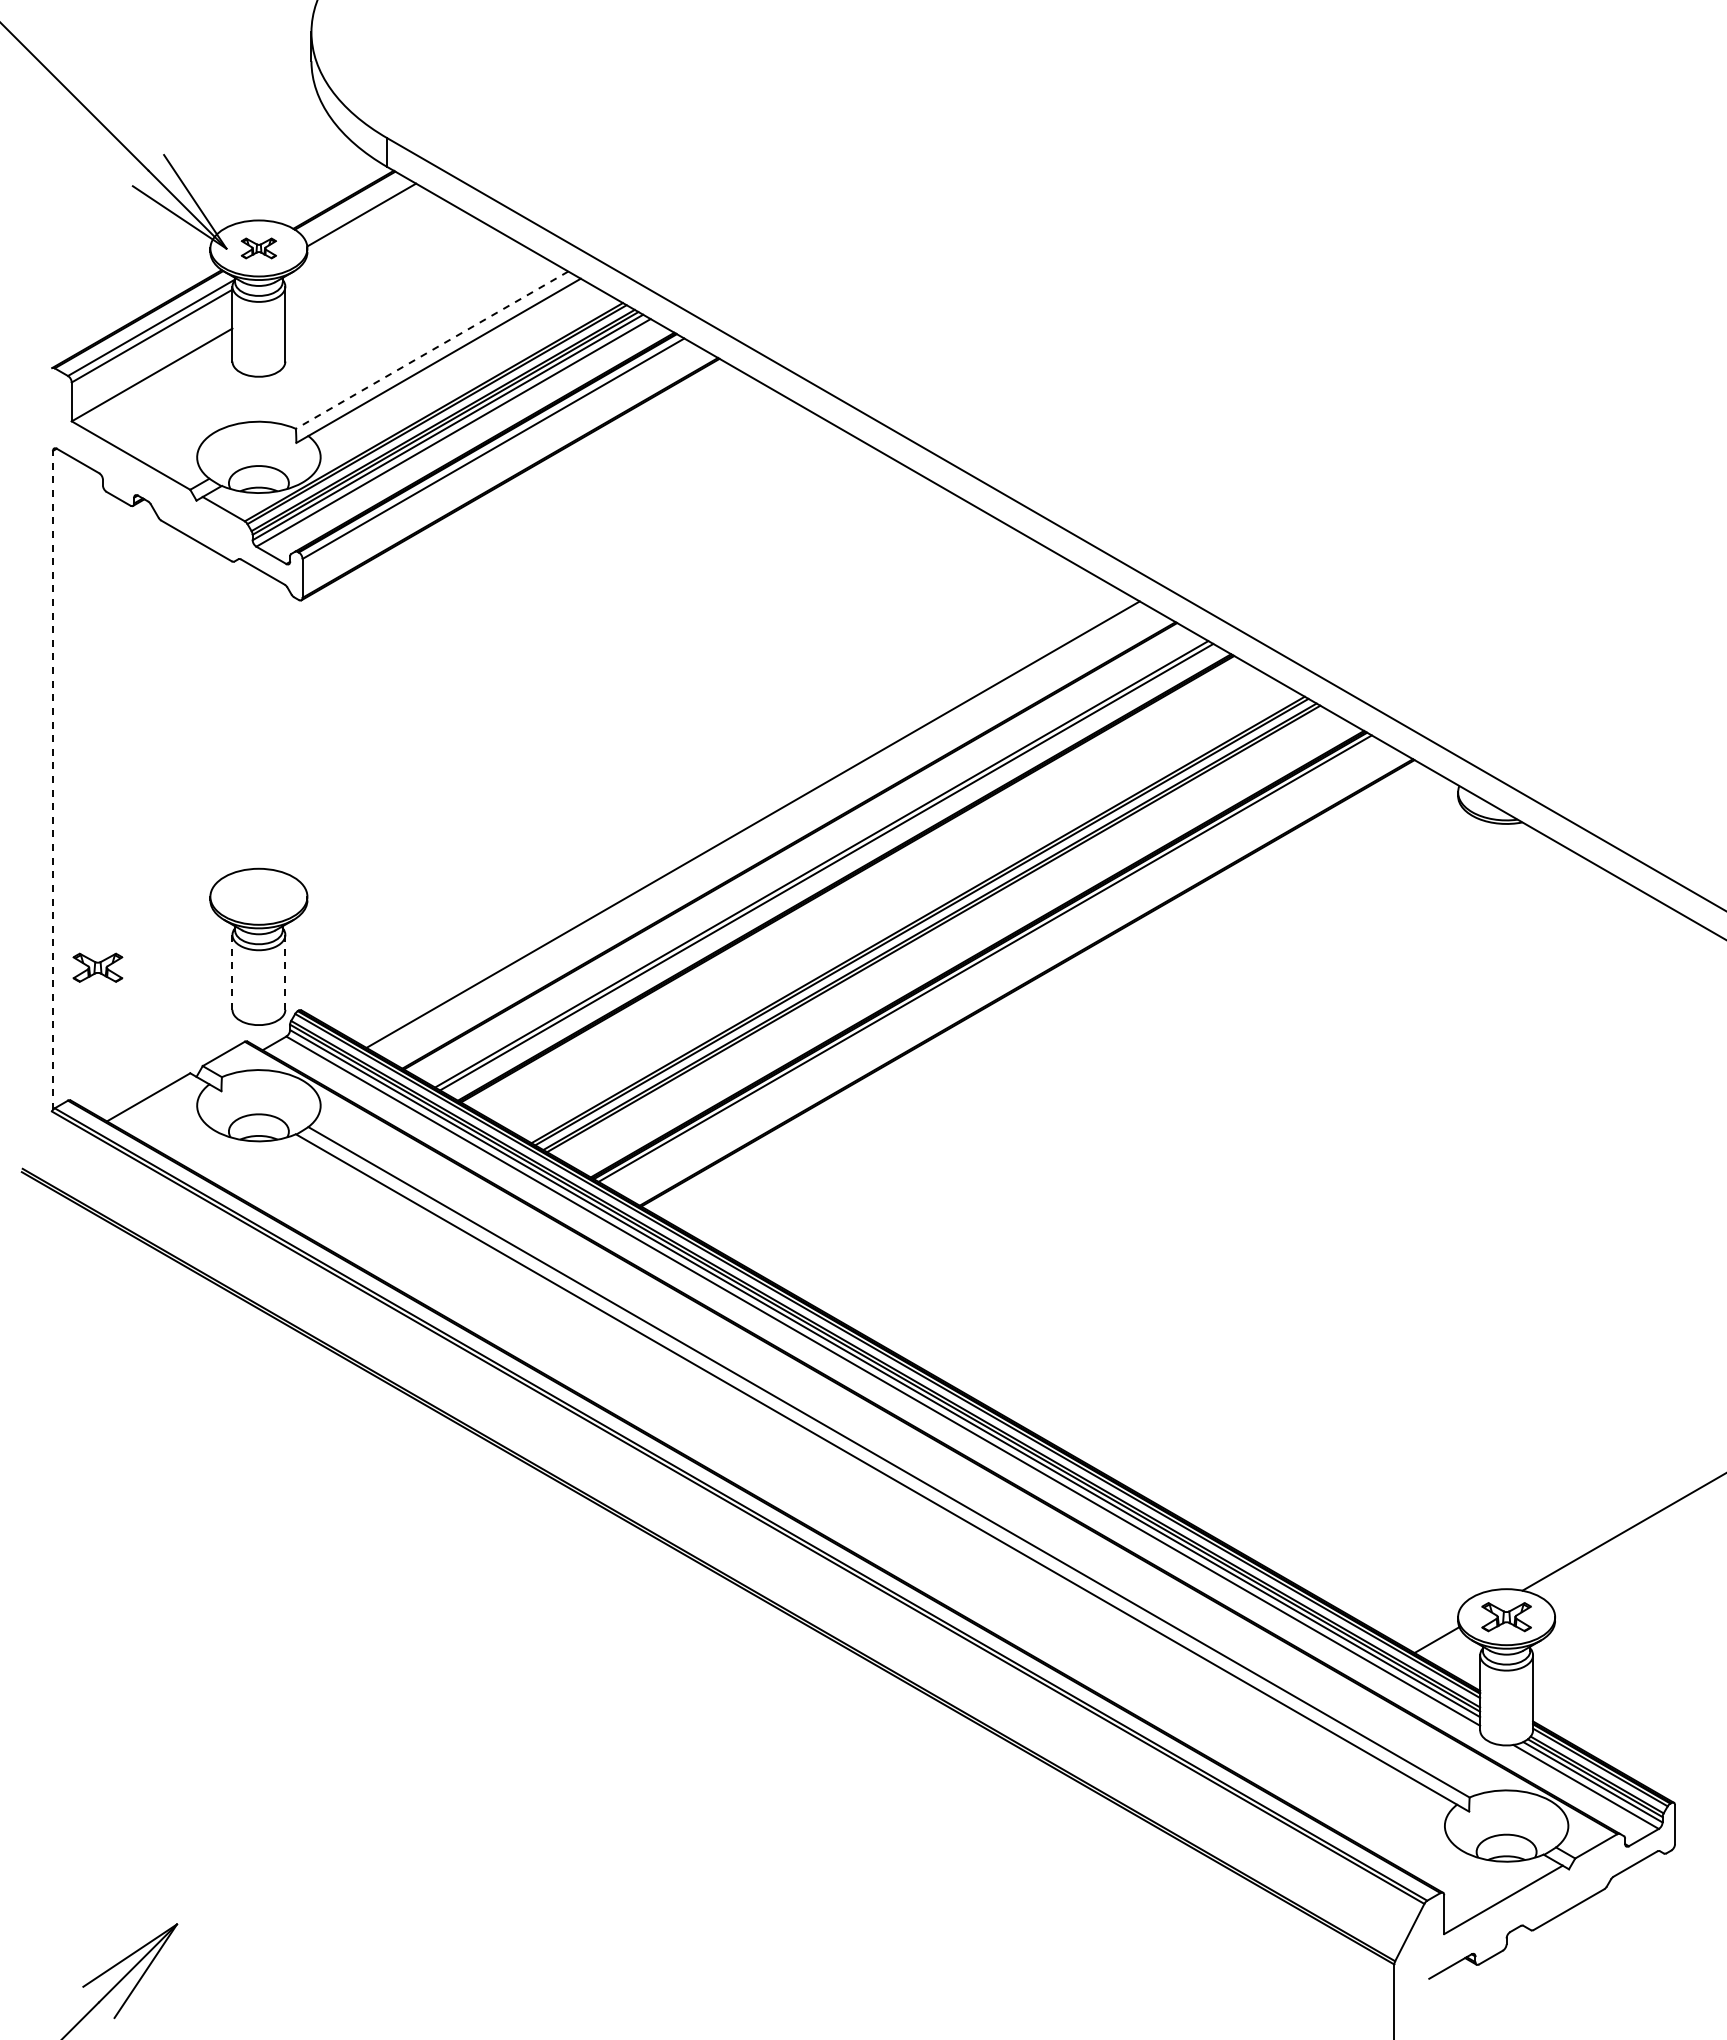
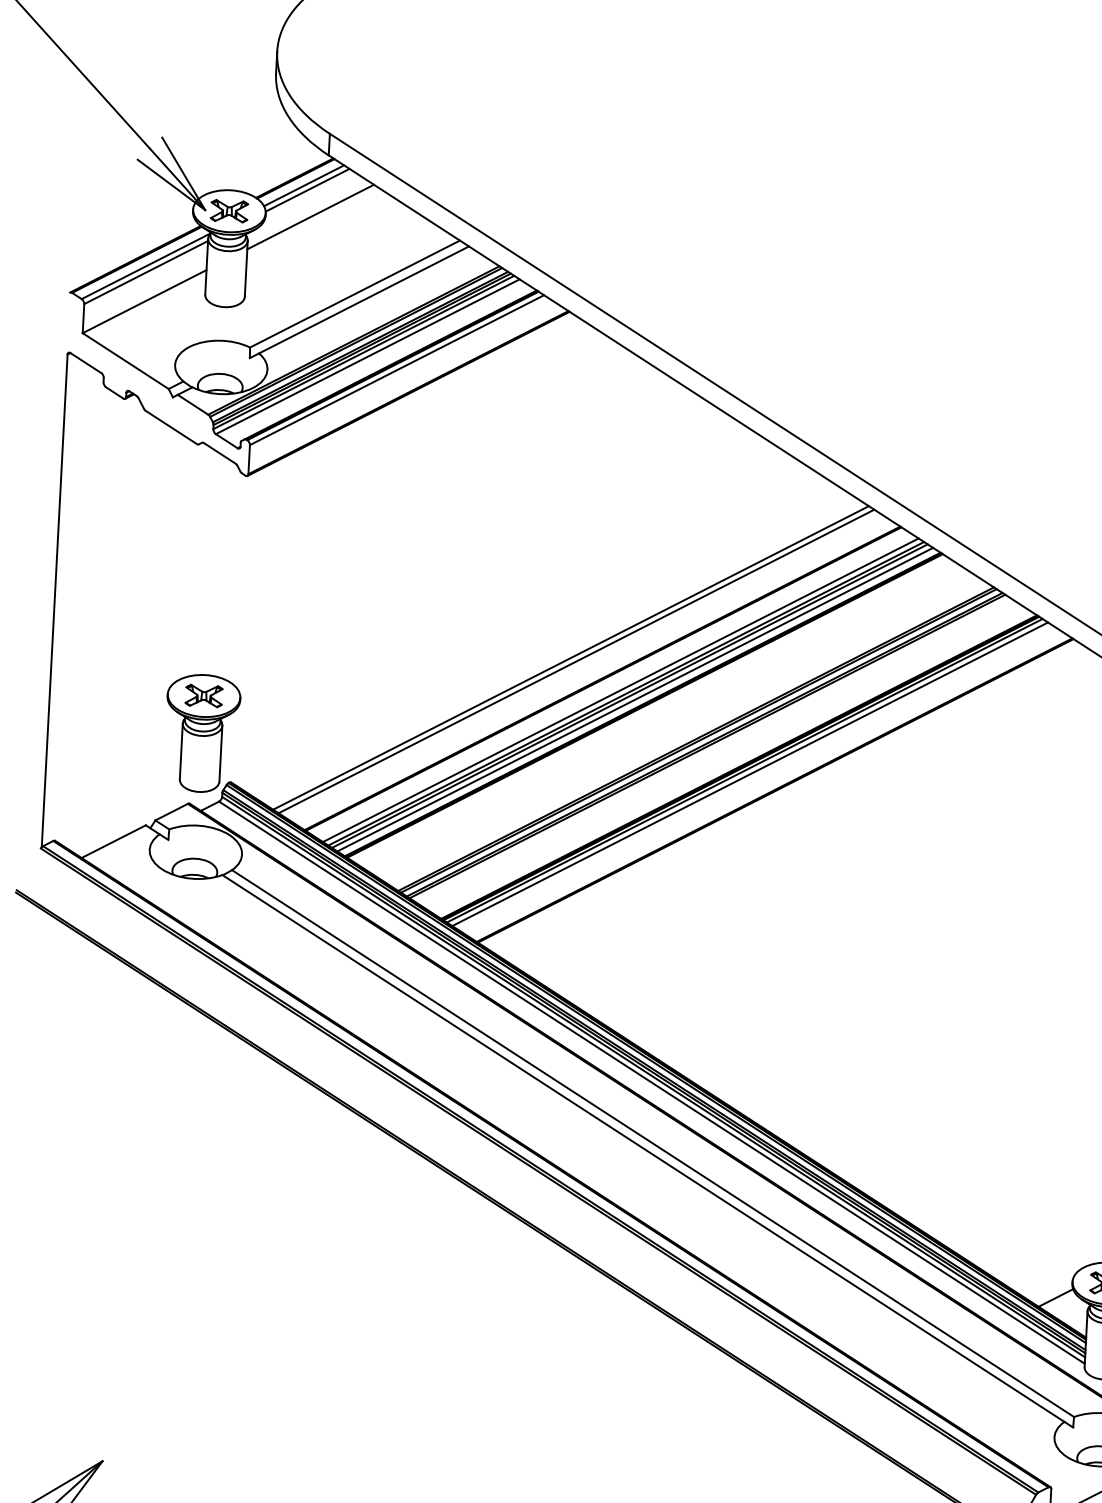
line: (356, 209) -> (303, 185), added
part: (258, 248) -> (229, 211), size x1.43
line: (367, 250) -> (310, 216), added
line: (431, 350) -> (354, 294), dashed -> solid
line: (53, 779) -> (55, 600), dashed -> solid
line: (745, 820) -> (570, 658), added
line: (813, 859) -> (620, 689), added
line: (833, 871) -> (634, 699), added
line: (992, 962) -> (750, 773), added
part: (97, 967) -> (203, 695), moved
line: (232, 972) -> (181, 751), dashed -> solid
line: (285, 972) -> (220, 753), dashed -> solid

